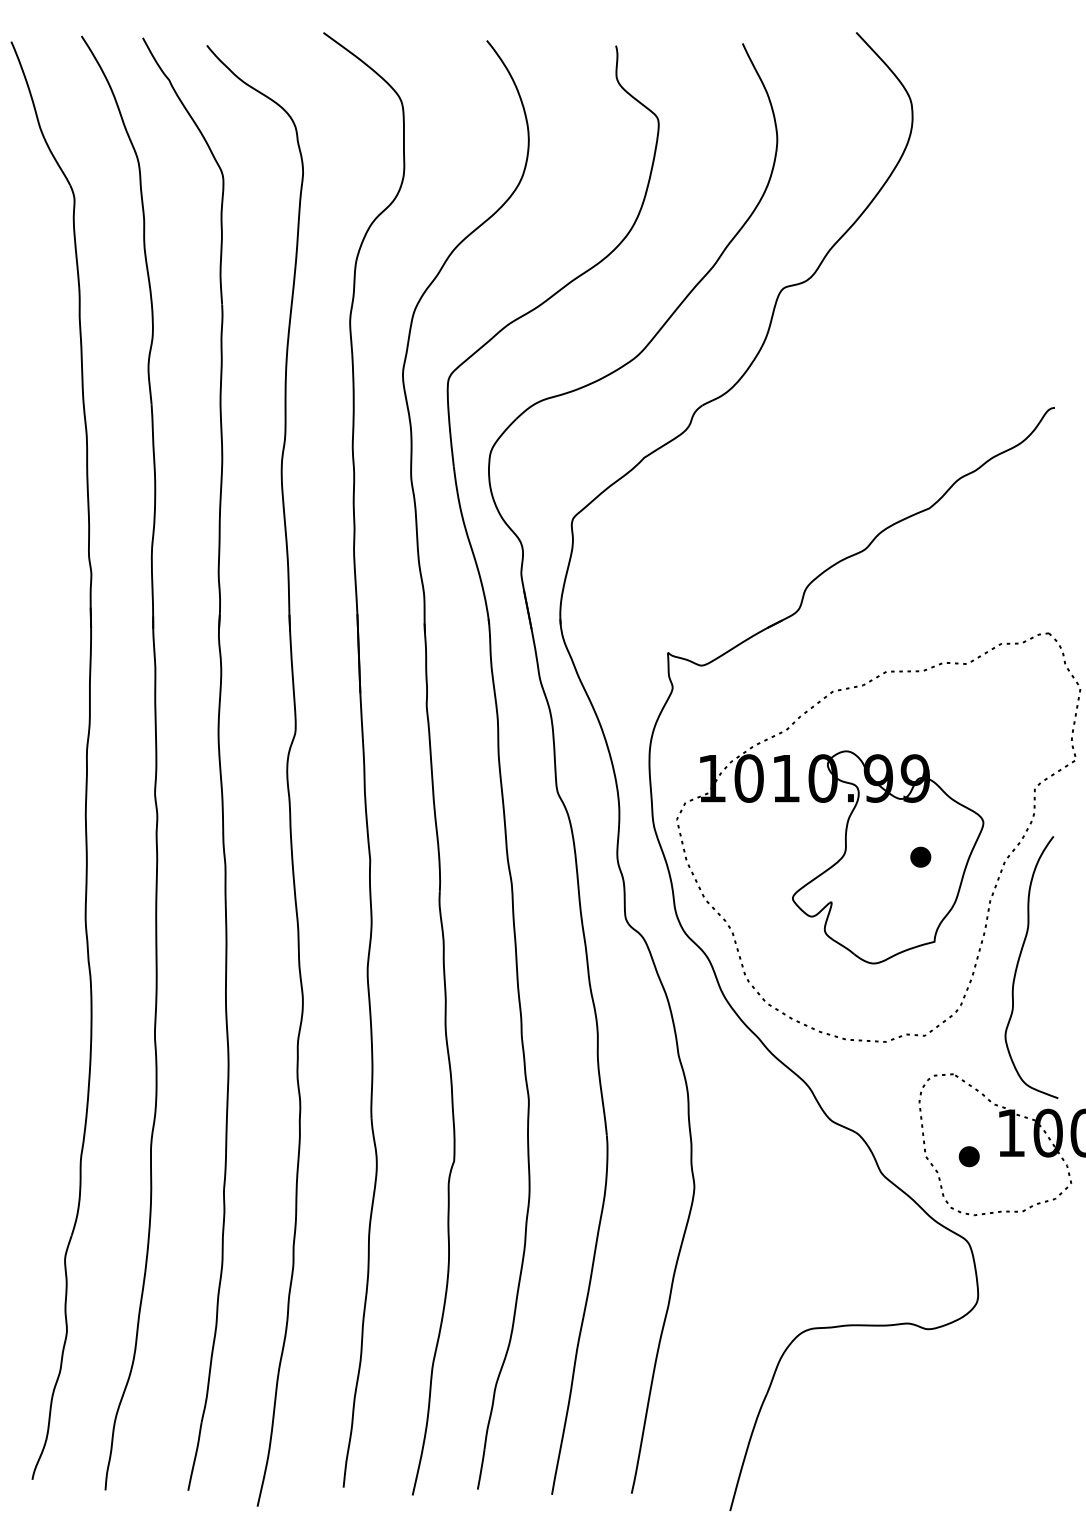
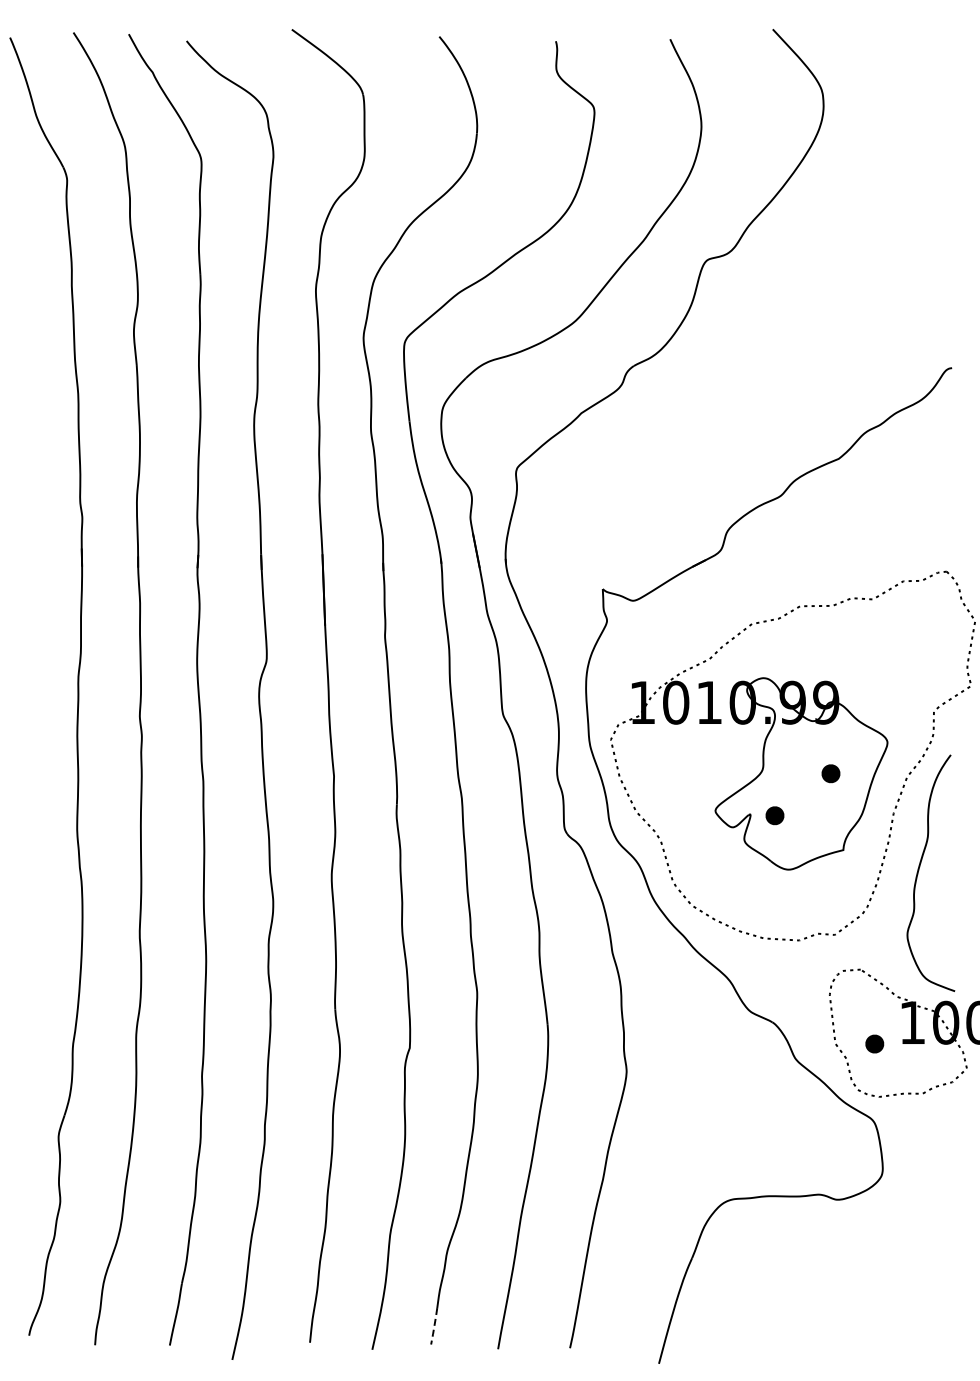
part: (858, 903) -> (774, 815), added
line: (481, 1469) -> (434, 1326), solid -> dashed

